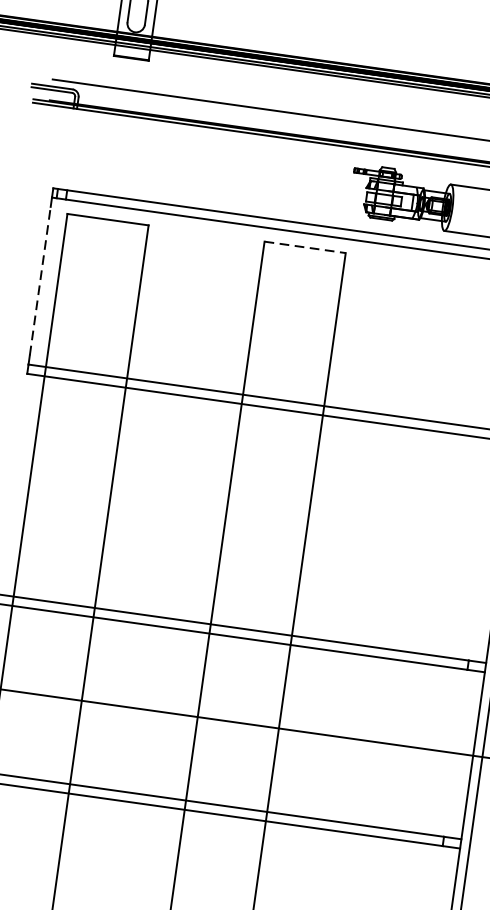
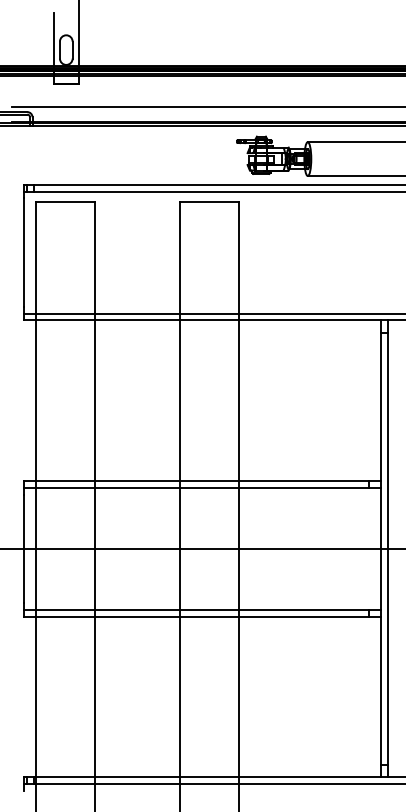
line: (304, 246) -> (209, 201), dashed -> solid
line: (40, 280) -> (23, 252), dashed -> solid

